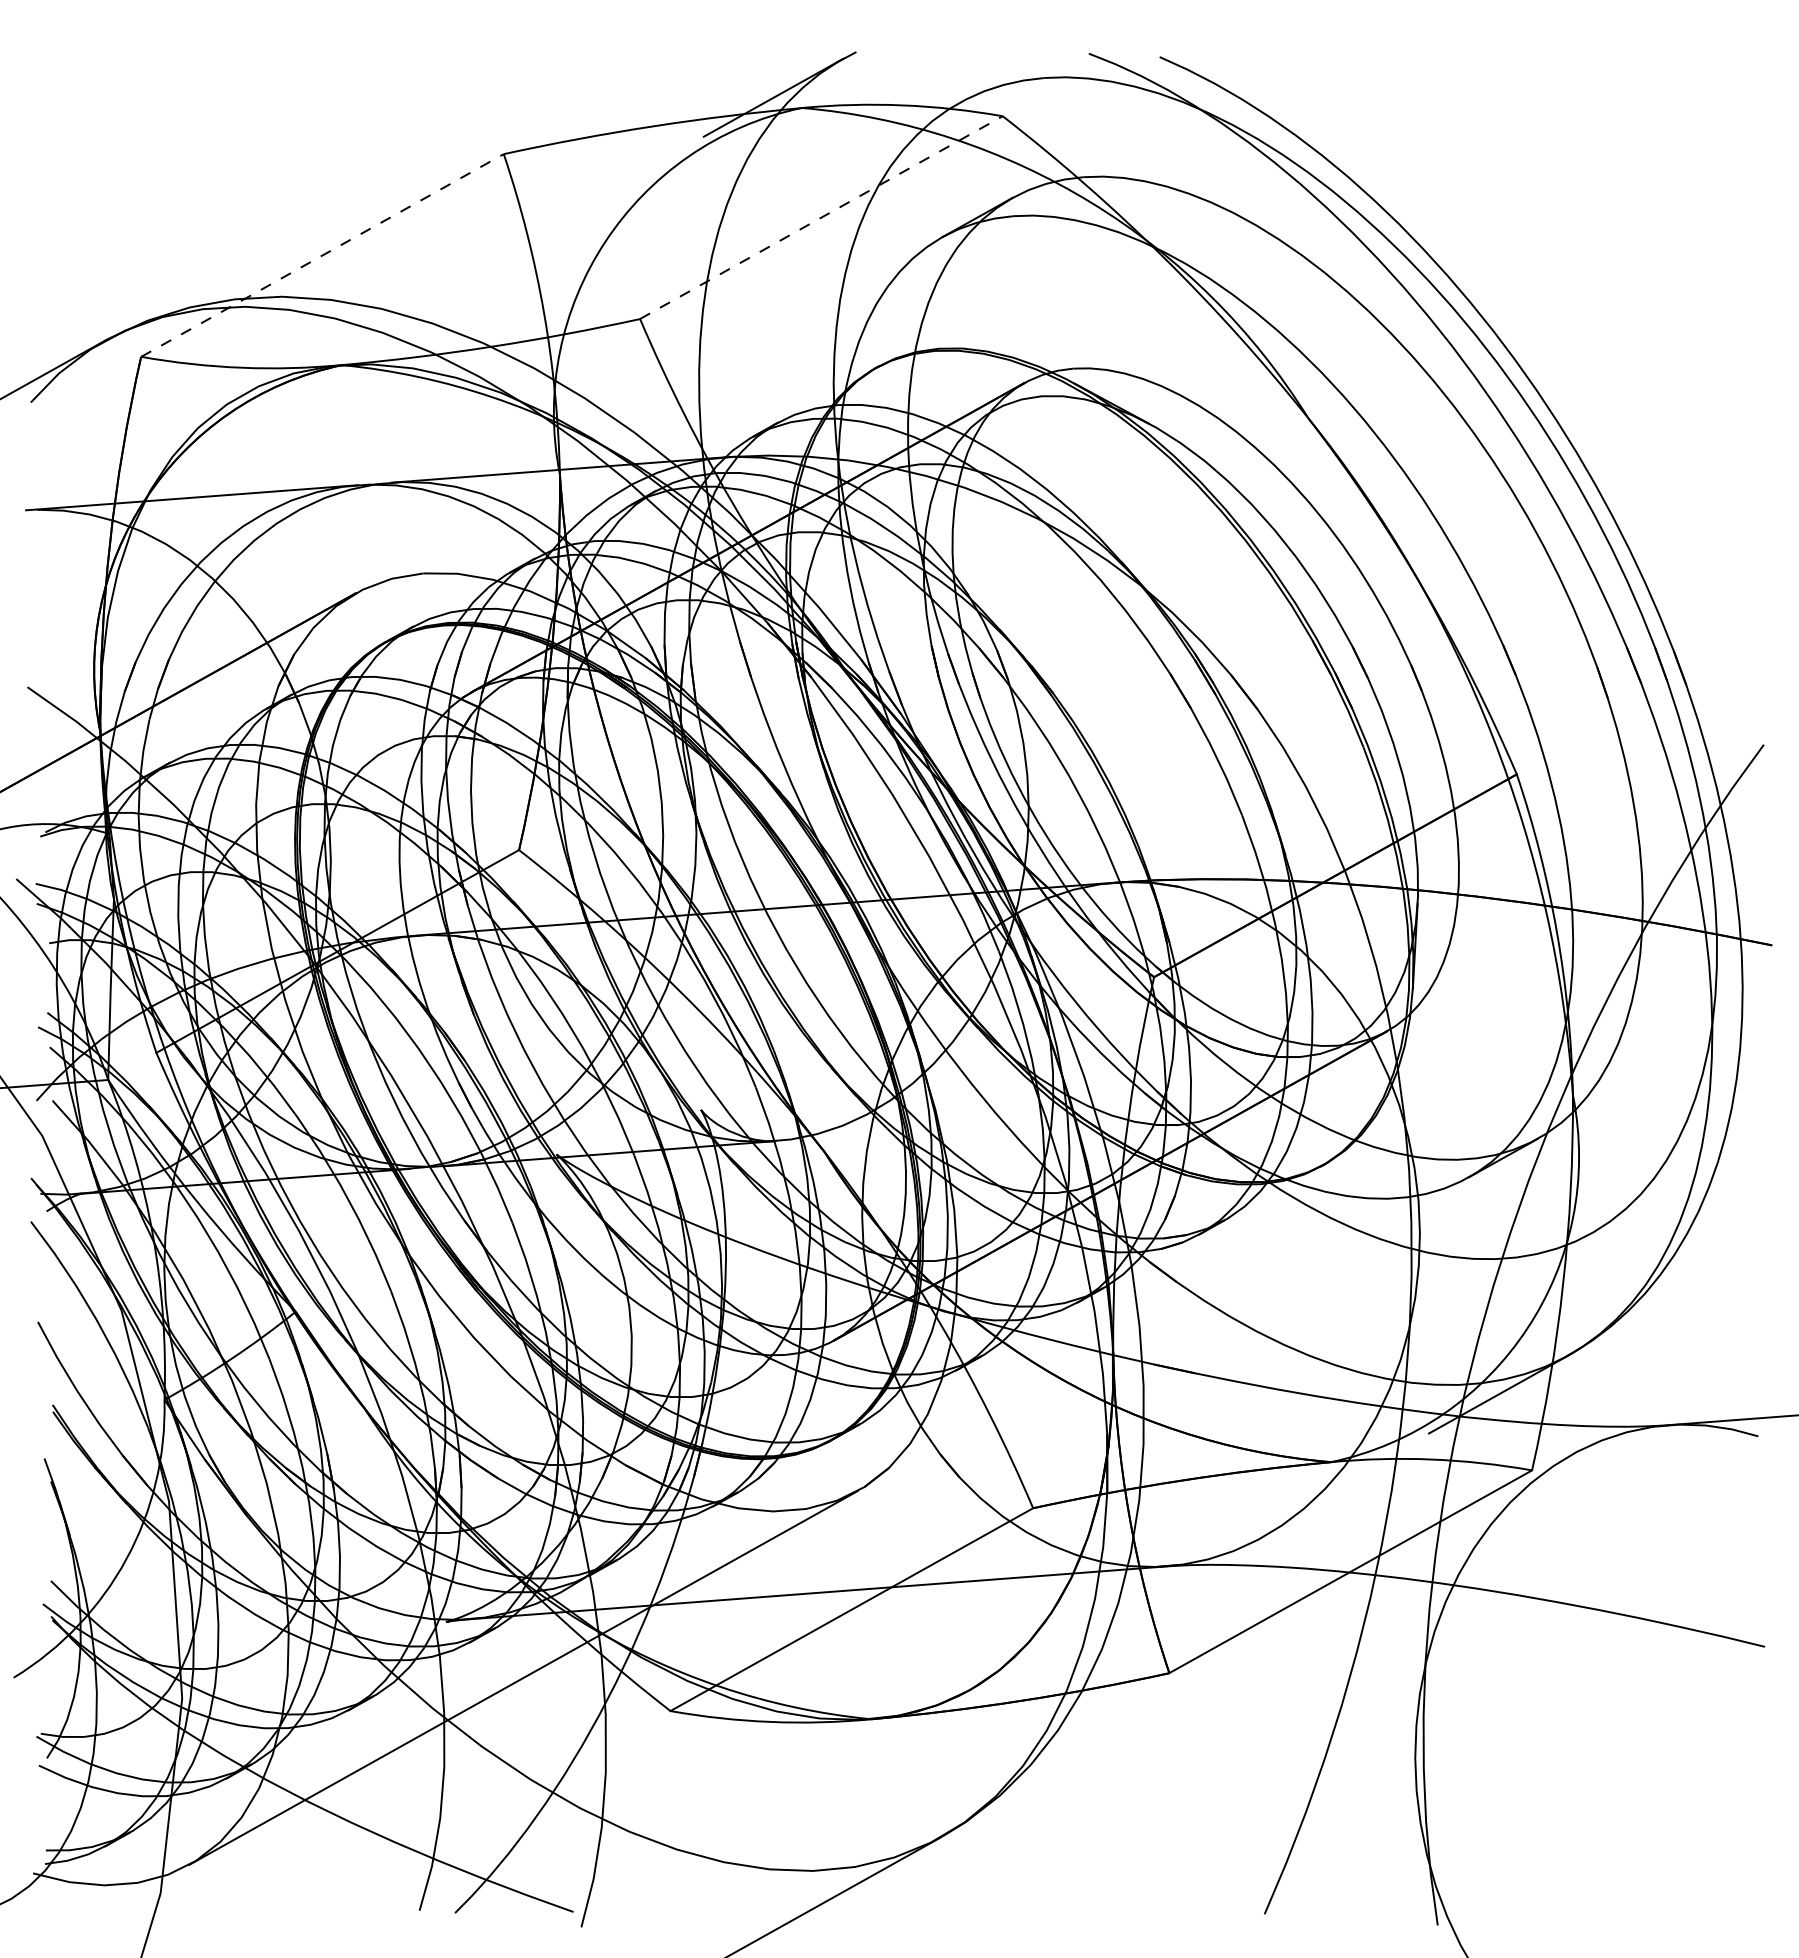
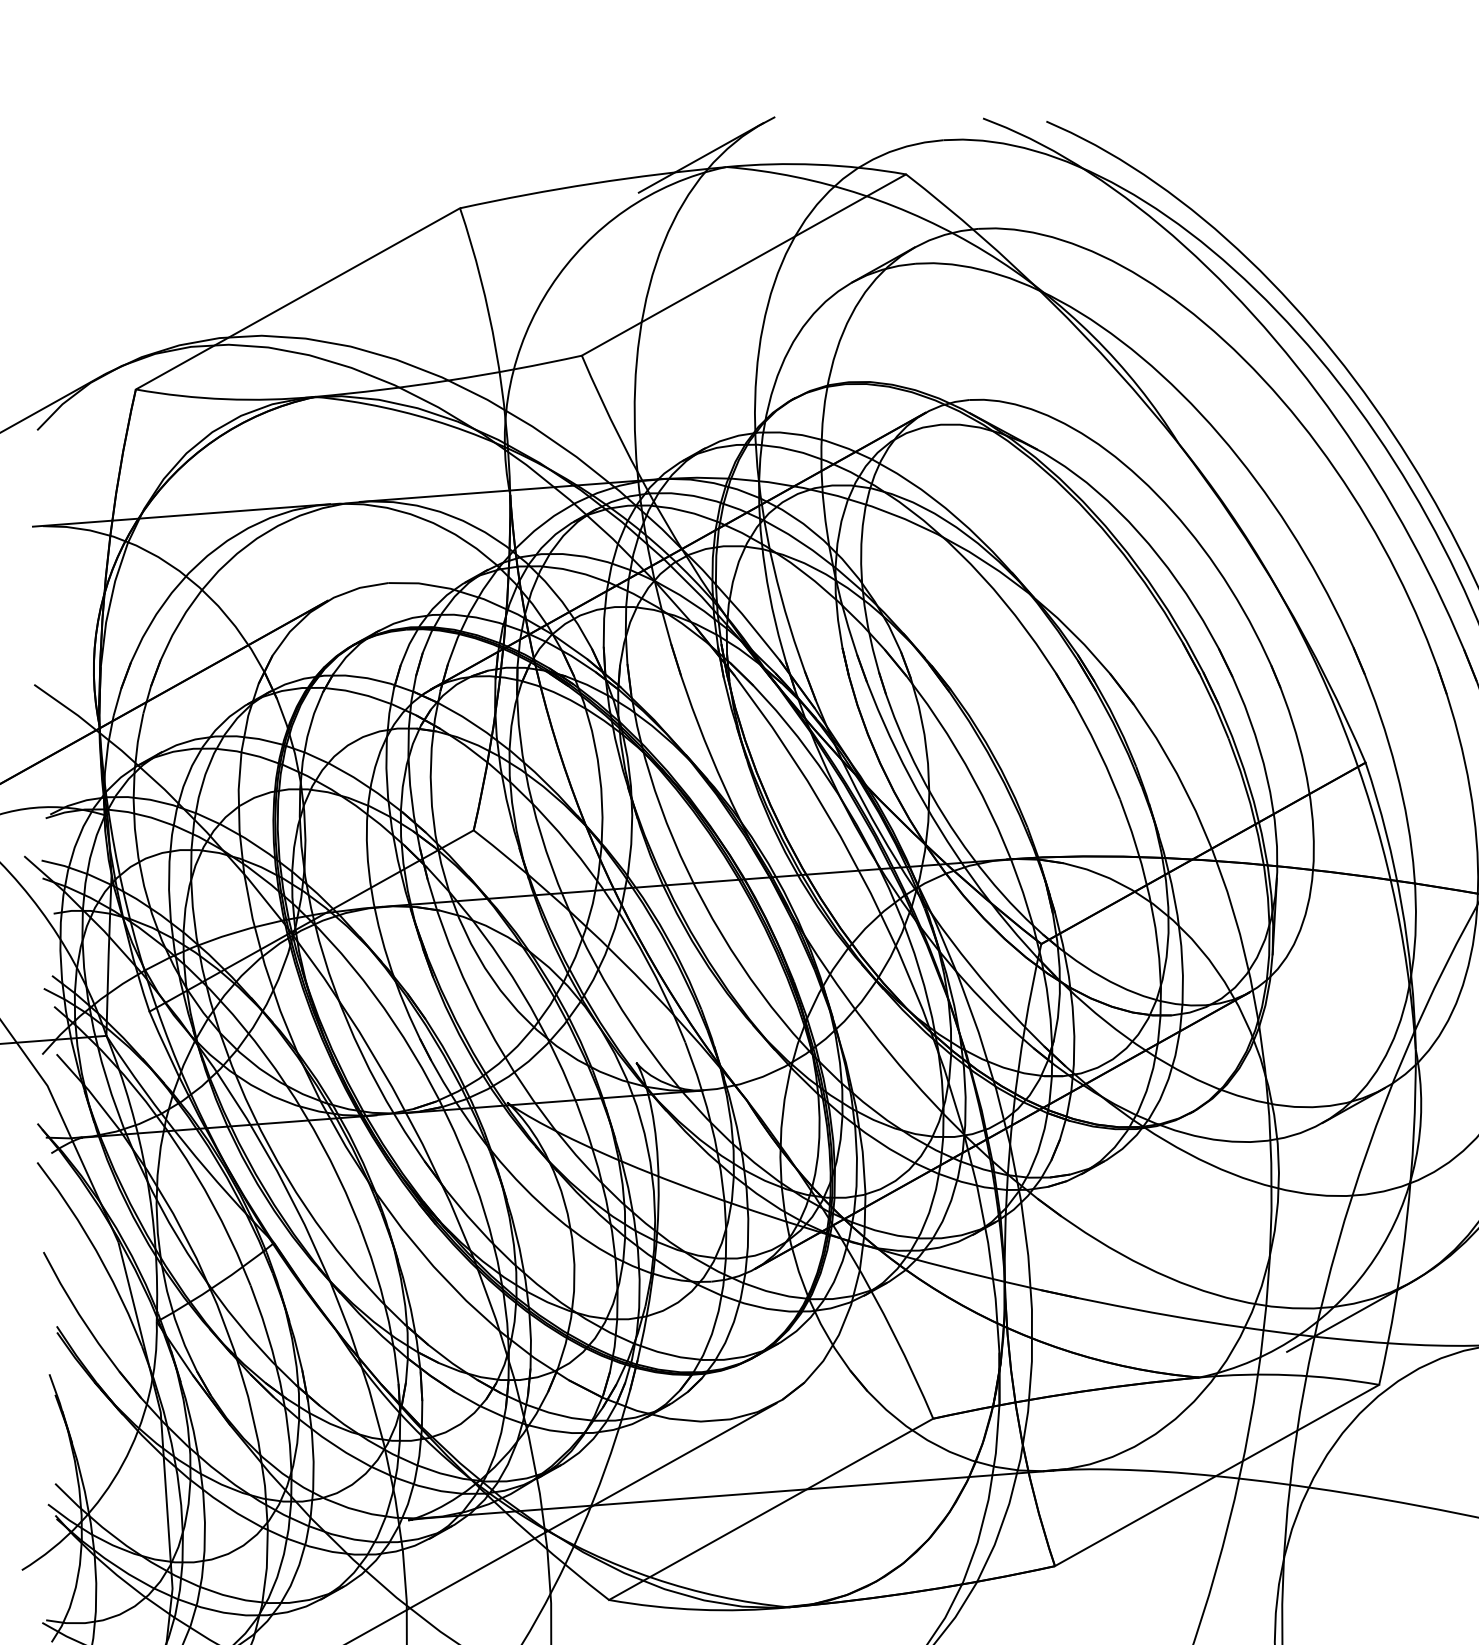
line: (821, 217) -> (744, 264), dashed -> solid
line: (322, 255) -> (297, 298), dashed -> solid

